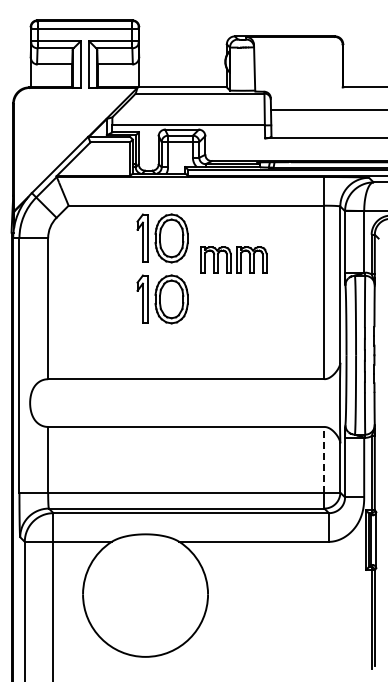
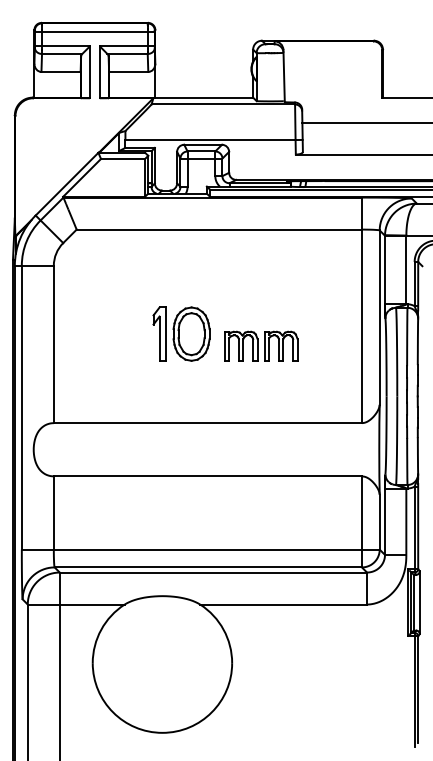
part: (162, 238) -> (181, 266), removed
part: (233, 259) -> (260, 345), moved
line: (324, 459) -> (362, 512), dashed -> solid

